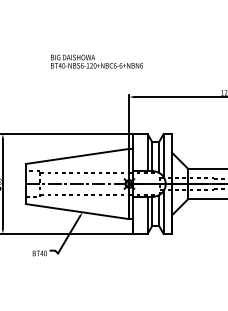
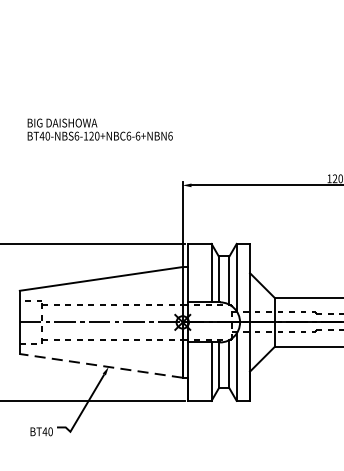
text: (96, 61) -> (99, 129), moved
line: (77, 211) -> (100, 365), solid -> dashed

